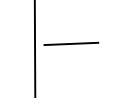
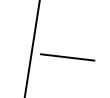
line: (71, 43) -> (67, 57), moved

